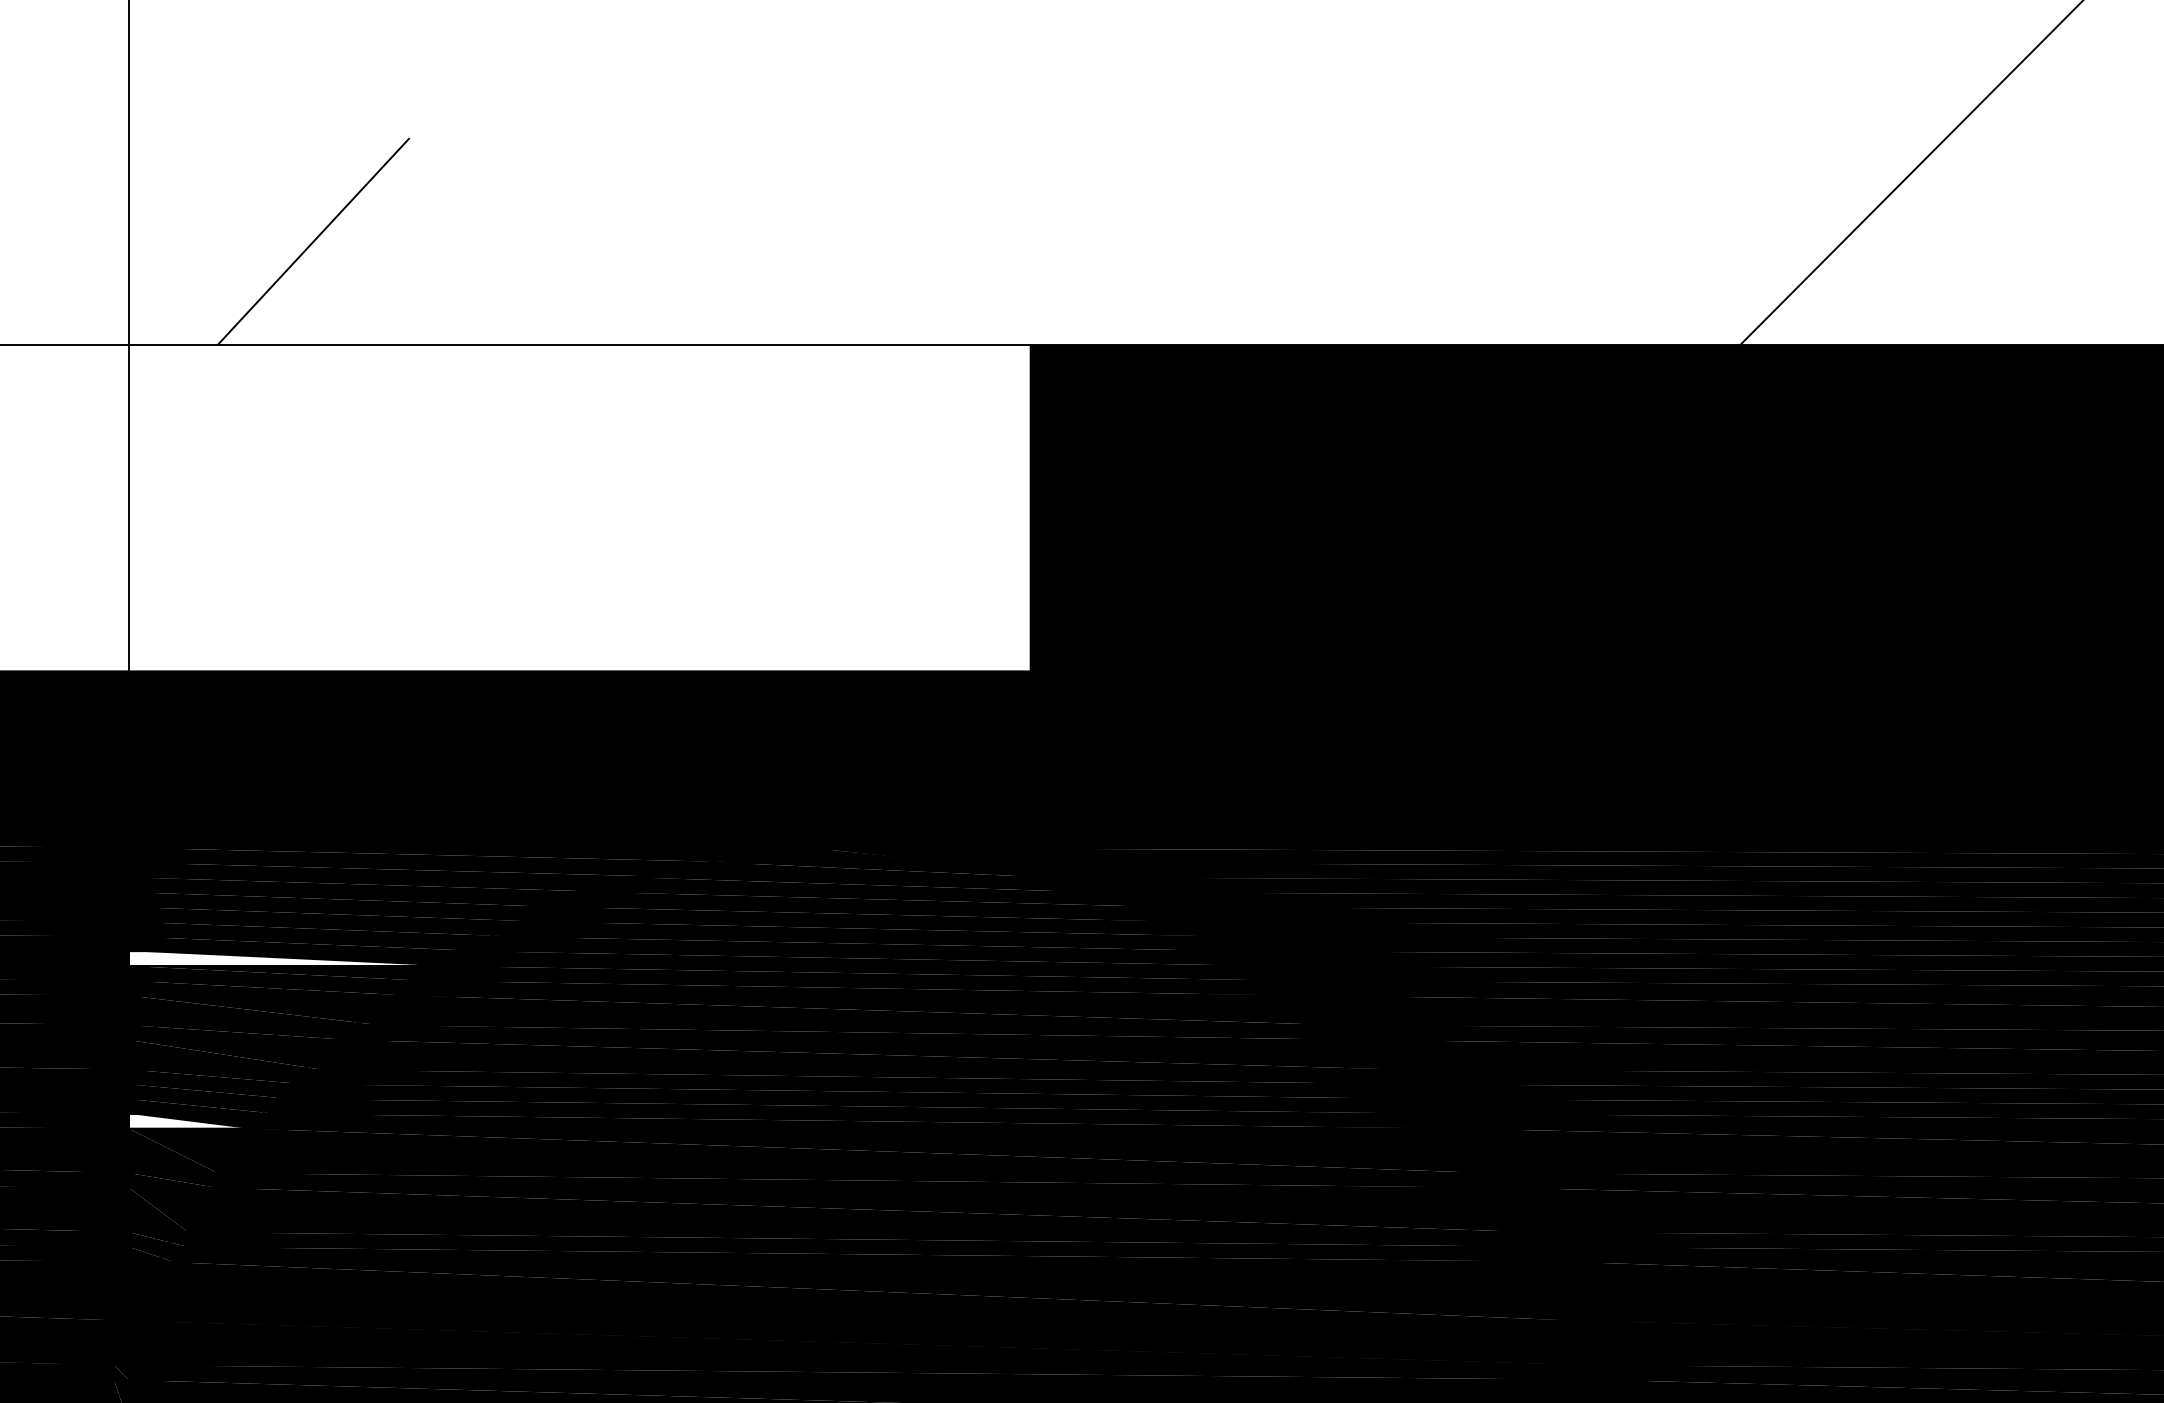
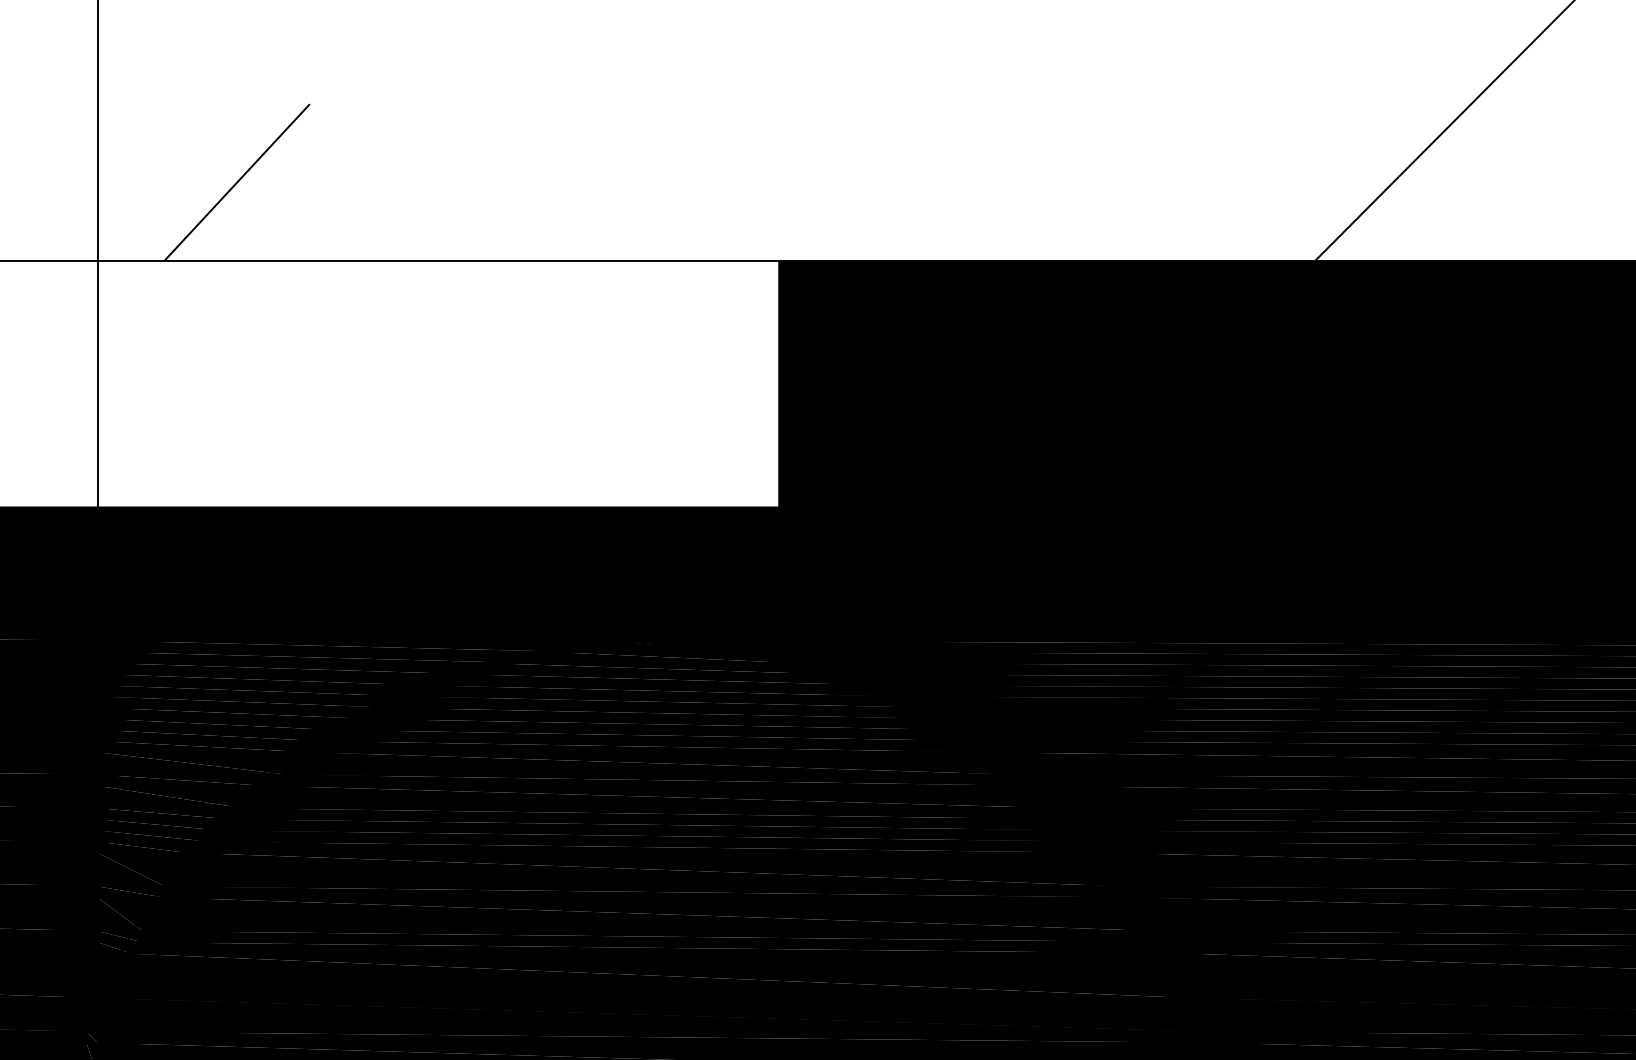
fill: (283, 958) -> (214, 724), added
fill: (187, 1120) -> (141, 846), added

